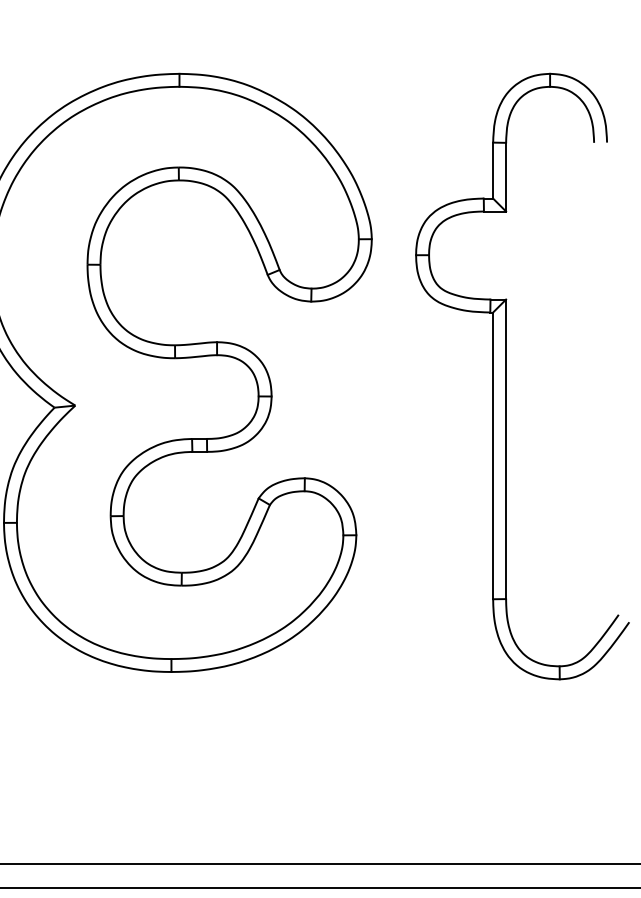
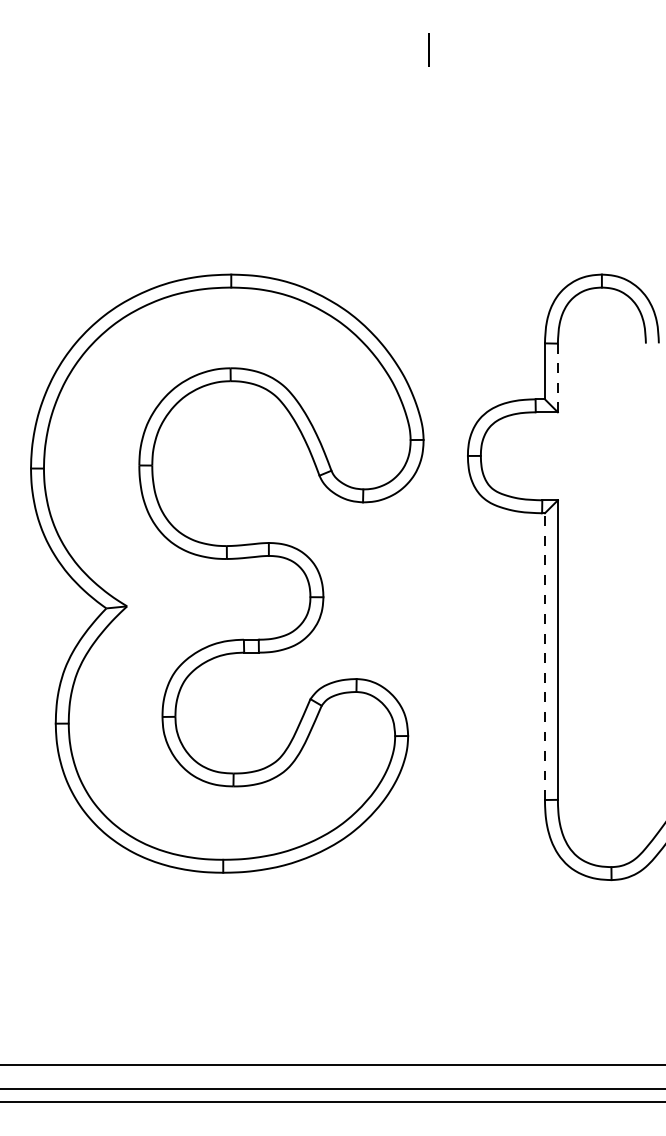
line: (505, 176) -> (557, 377), solid -> dashed
line: (492, 455) -> (544, 656), solid -> dashed

